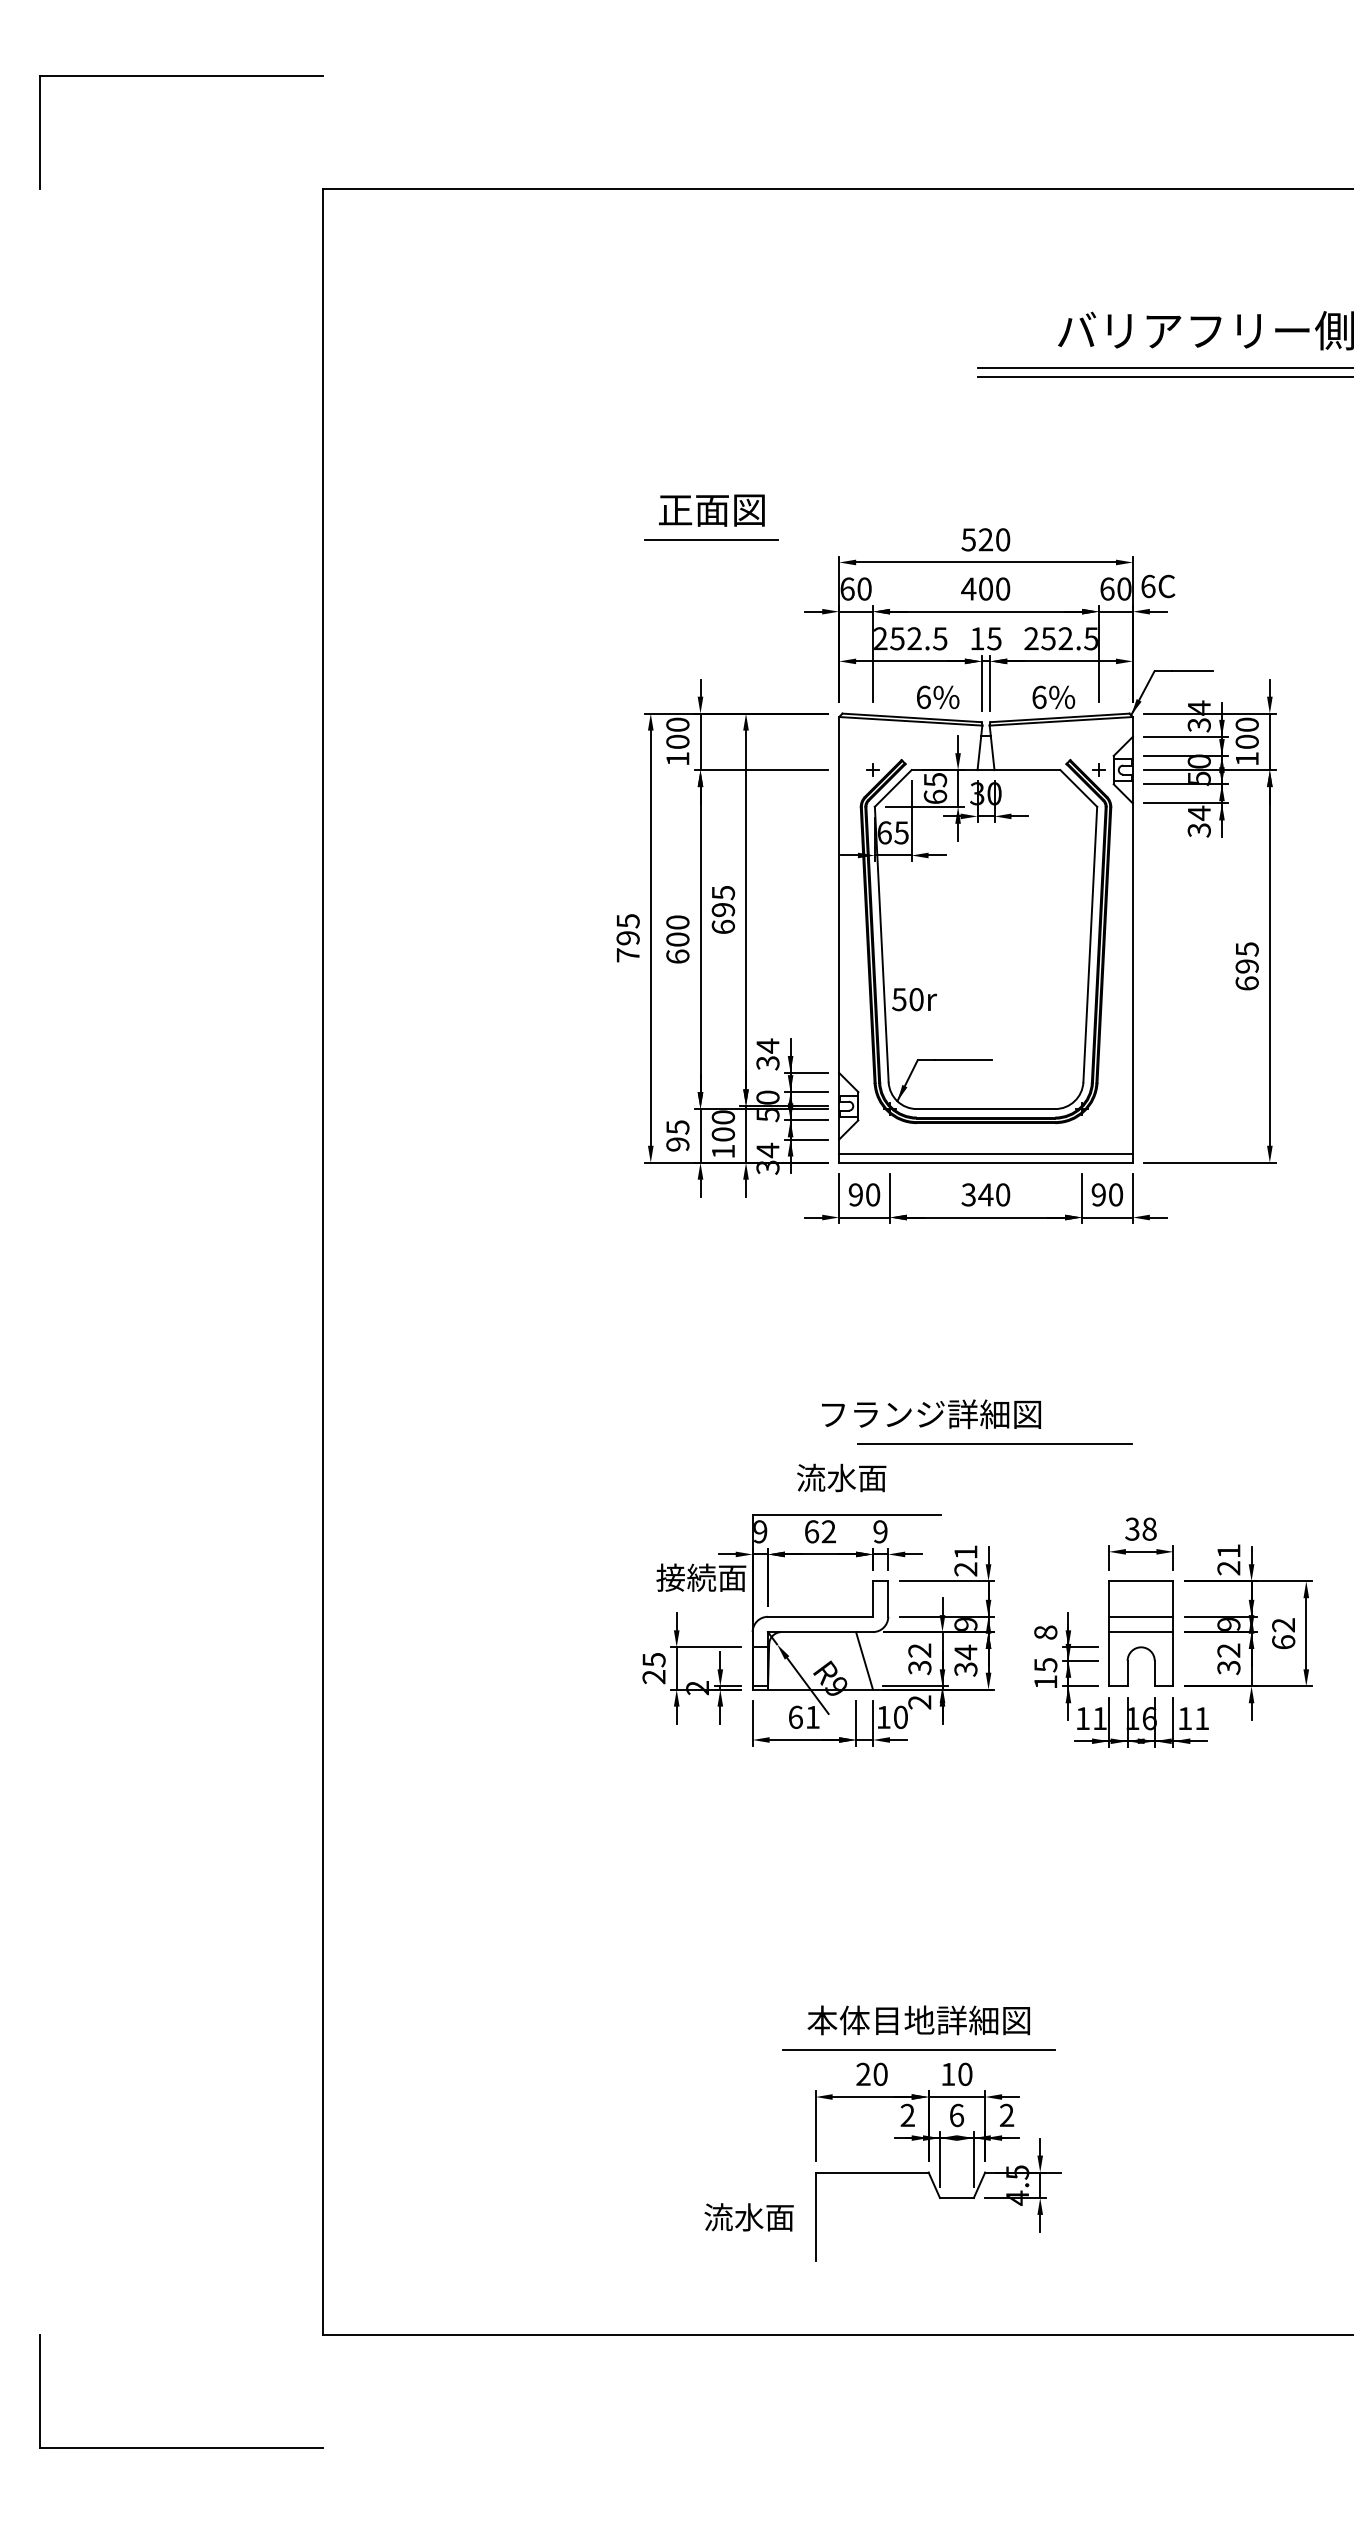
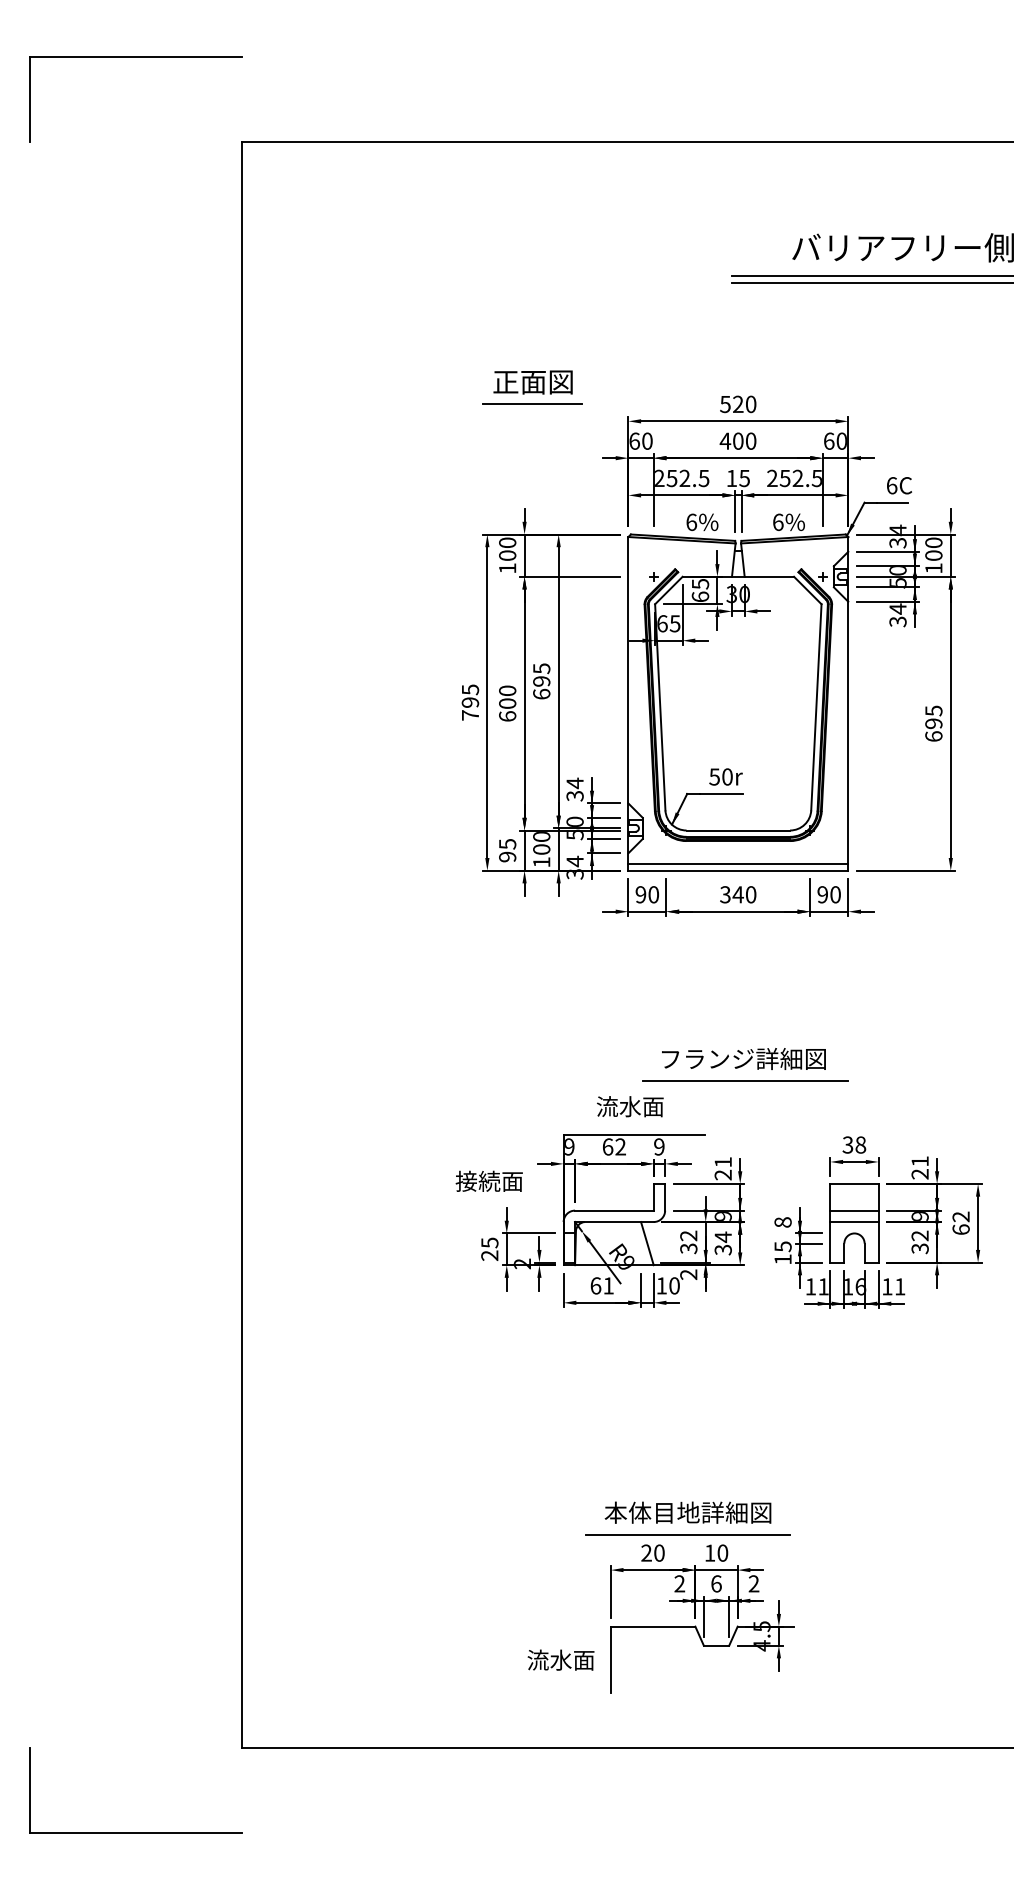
text: (1158, 586) -> (899, 485), moved
text: (914, 999) -> (725, 776), moved
text: (931, 1414) -> (743, 1059), moved
text: (701, 1577) -> (489, 1181), moved

